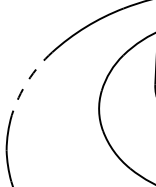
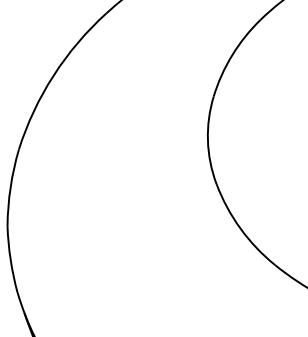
arc: (27, 81) -> (52, 76), dashed -> solid

